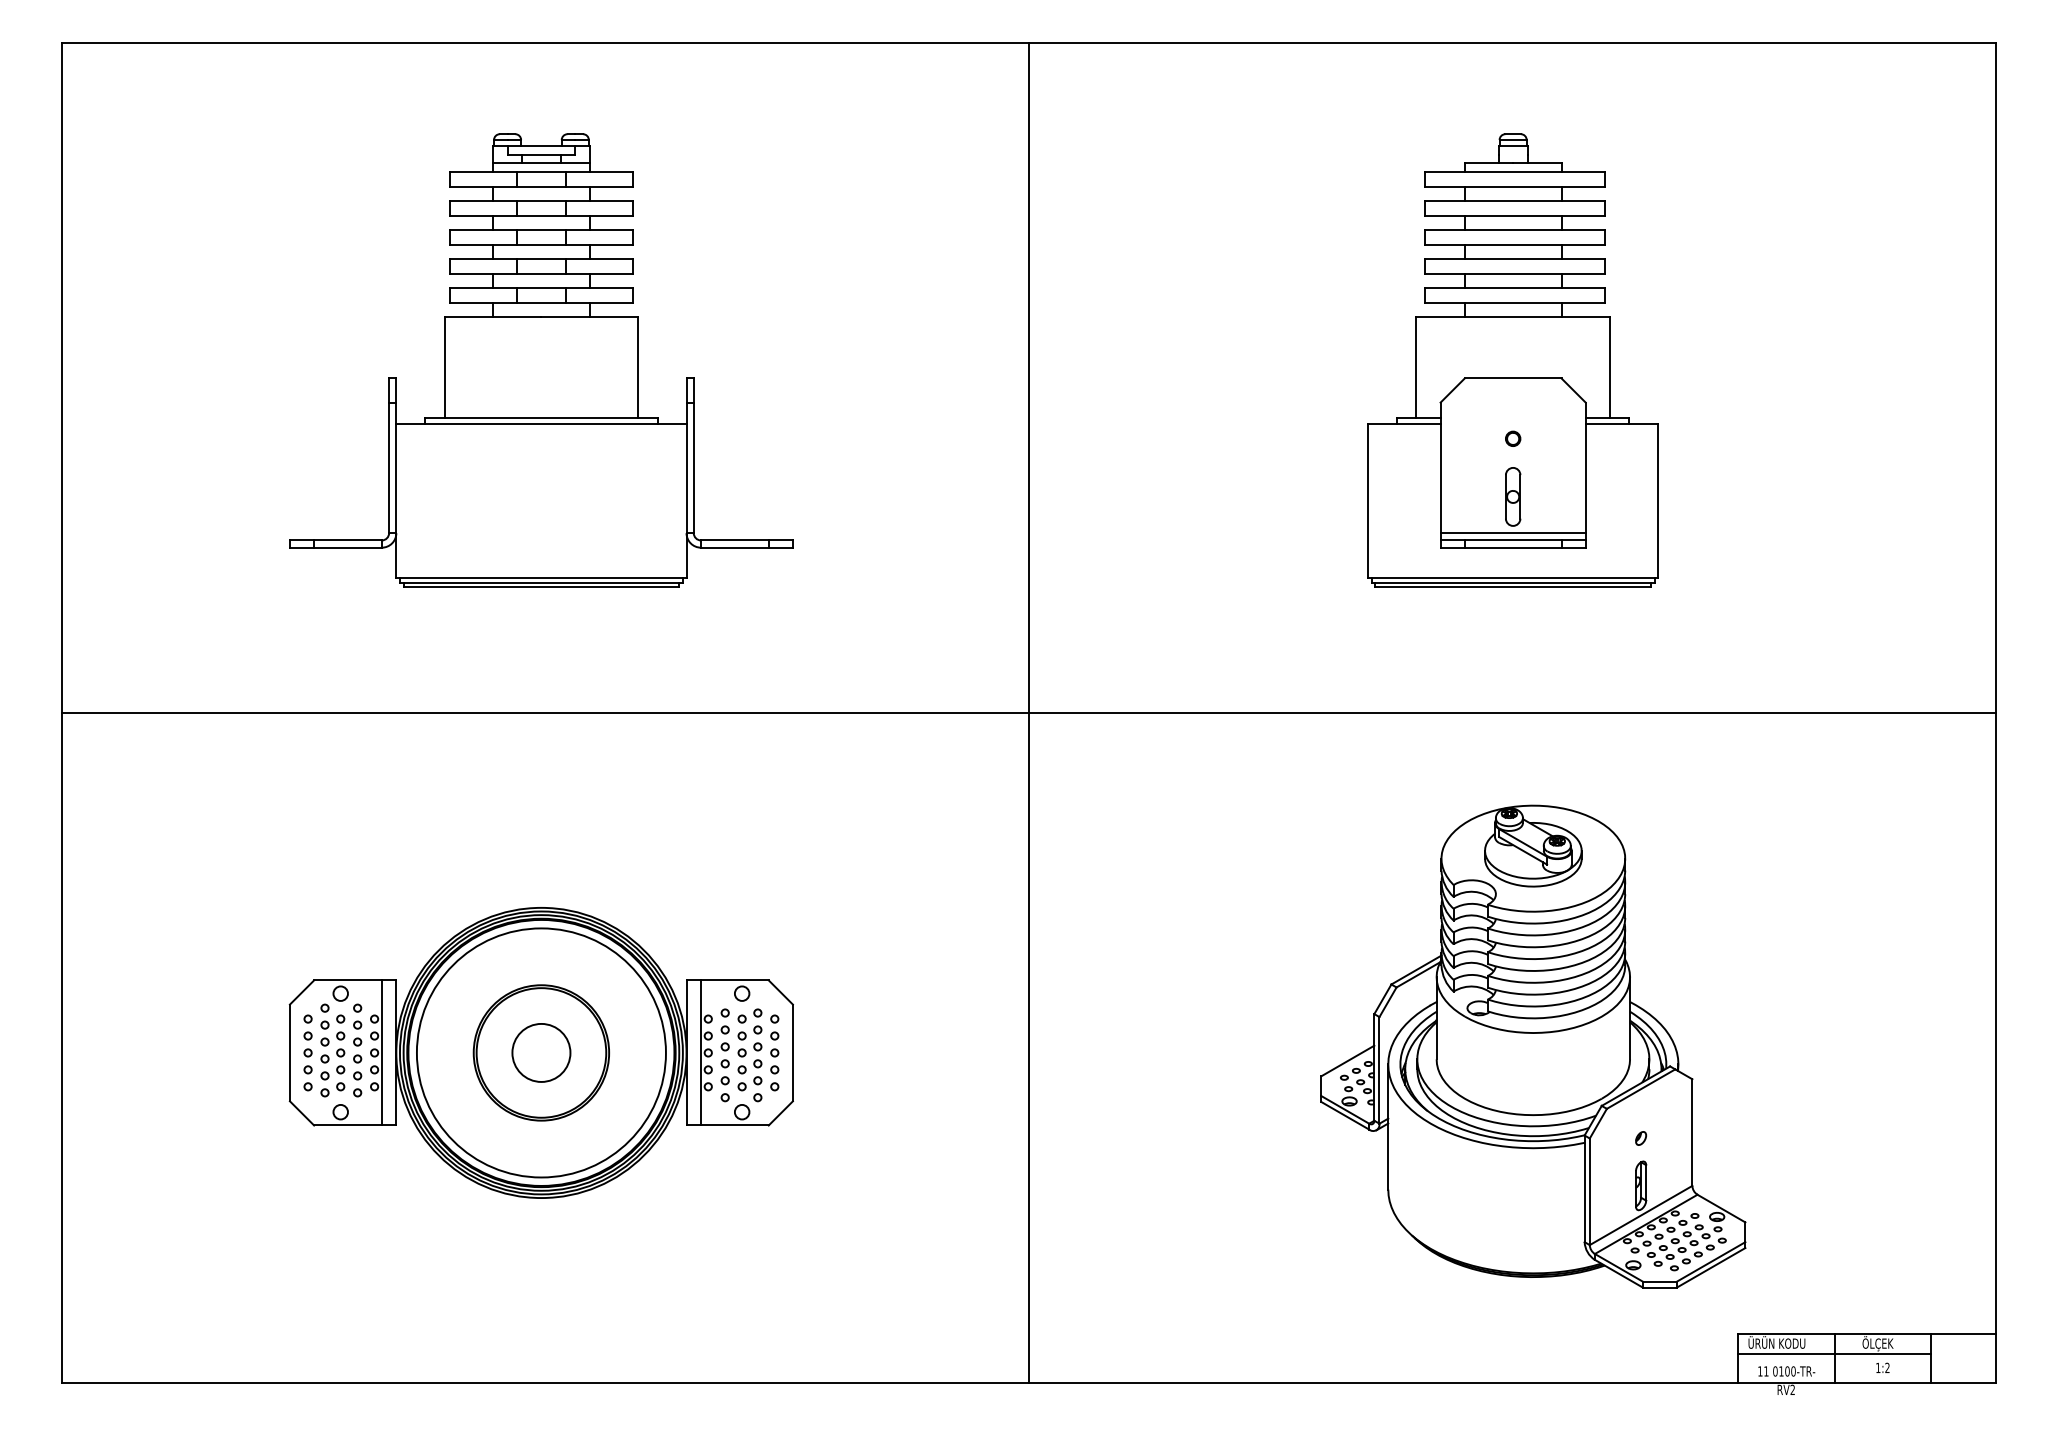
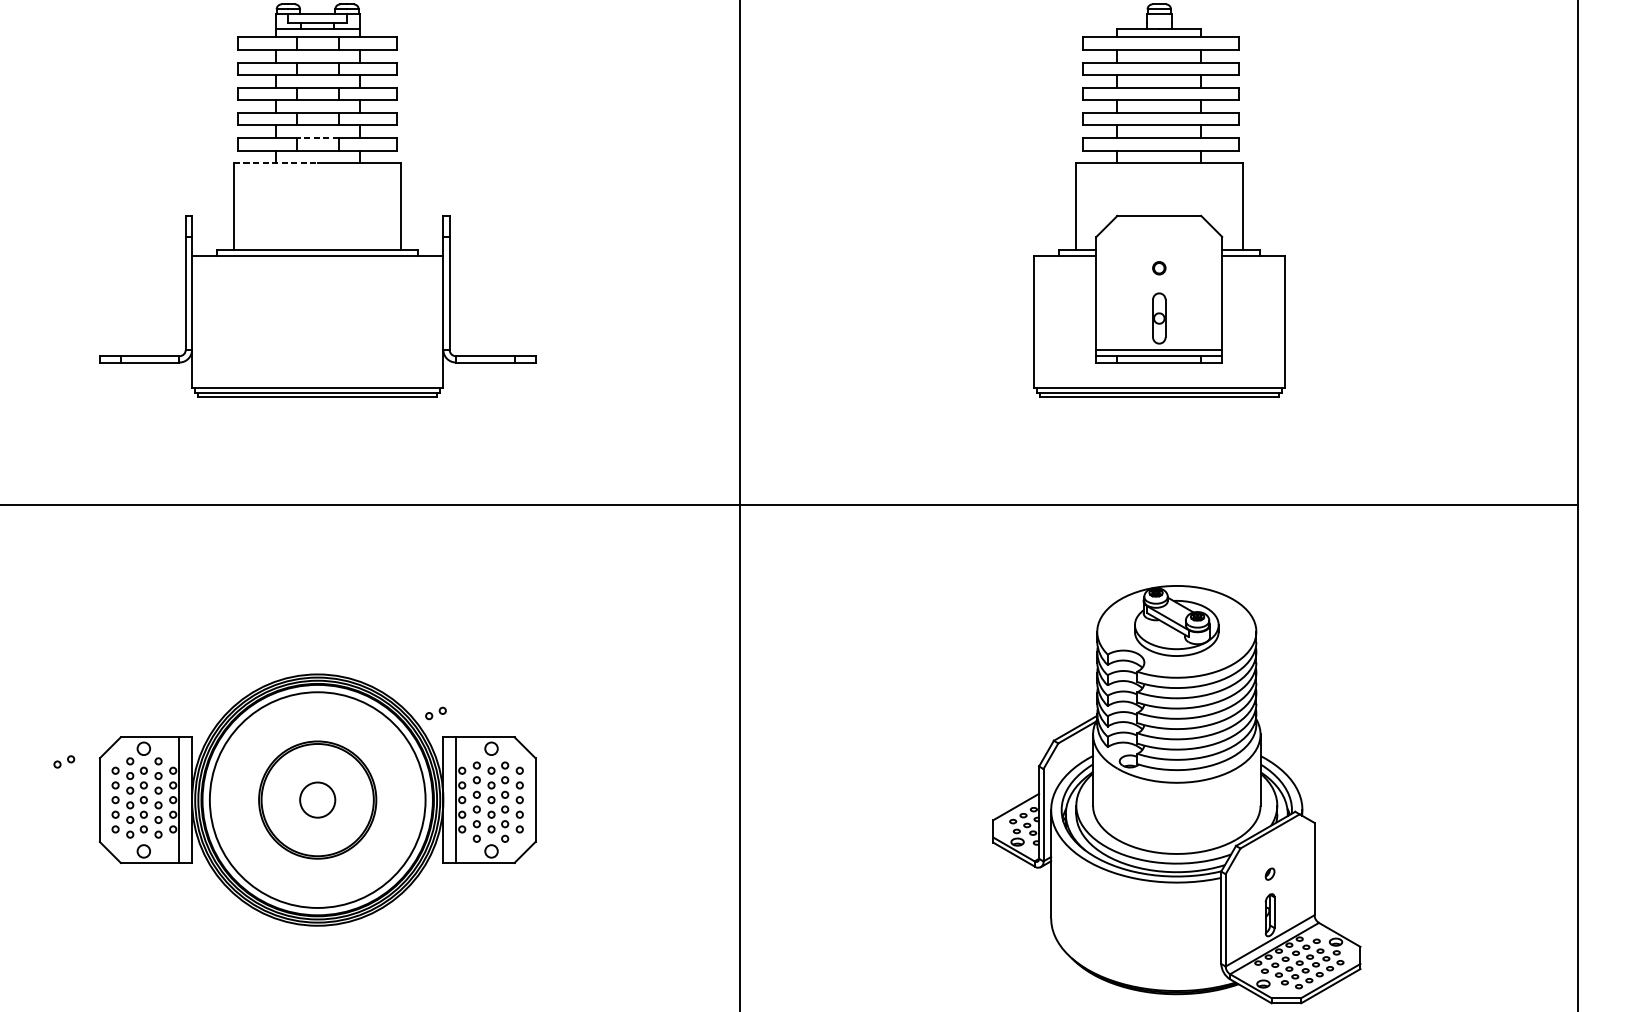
line: (540, 288) -> (316, 138), solid -> dashed
line: (493, 317) -> (276, 163), solid -> dashed
part: (677, 952) -> (435, 713), added
part: (248, 1008) -> (63, 761), added
circle: (541, 1052) -> (317, 799), size x0.7

